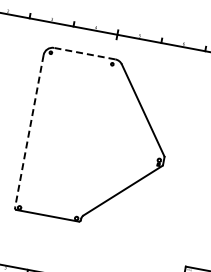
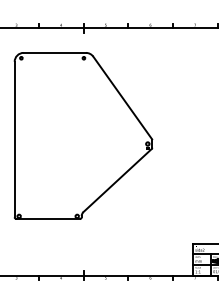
line: (84, 53) -> (54, 52), dashed -> solid
line: (29, 131) -> (14, 139), dashed -> solid

